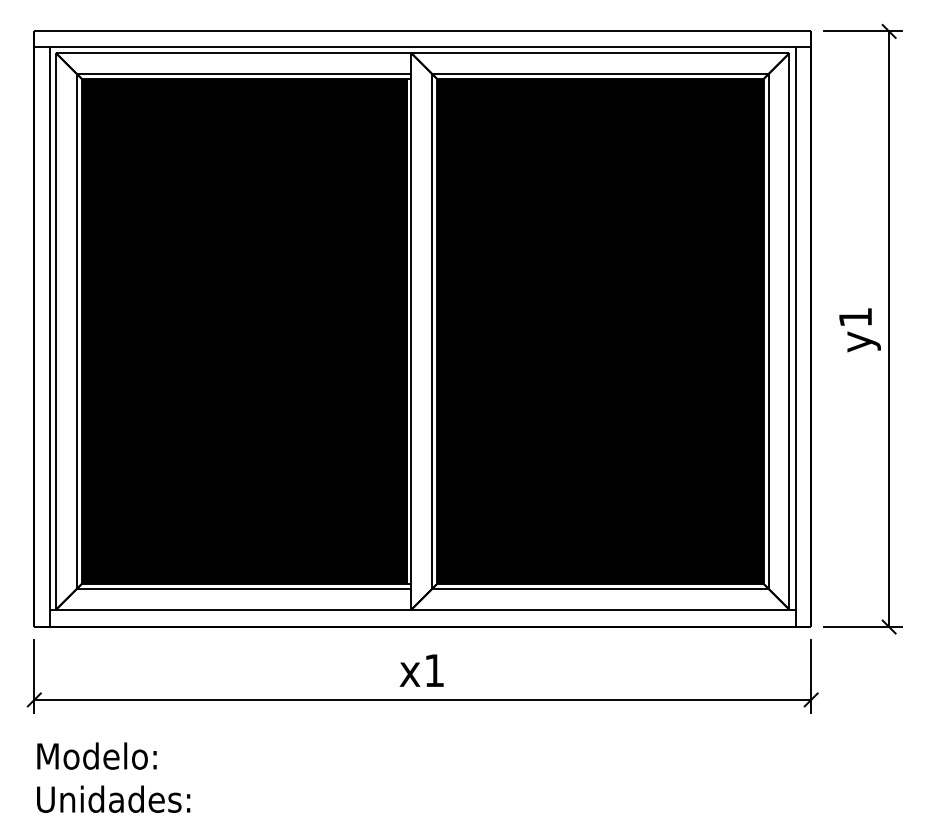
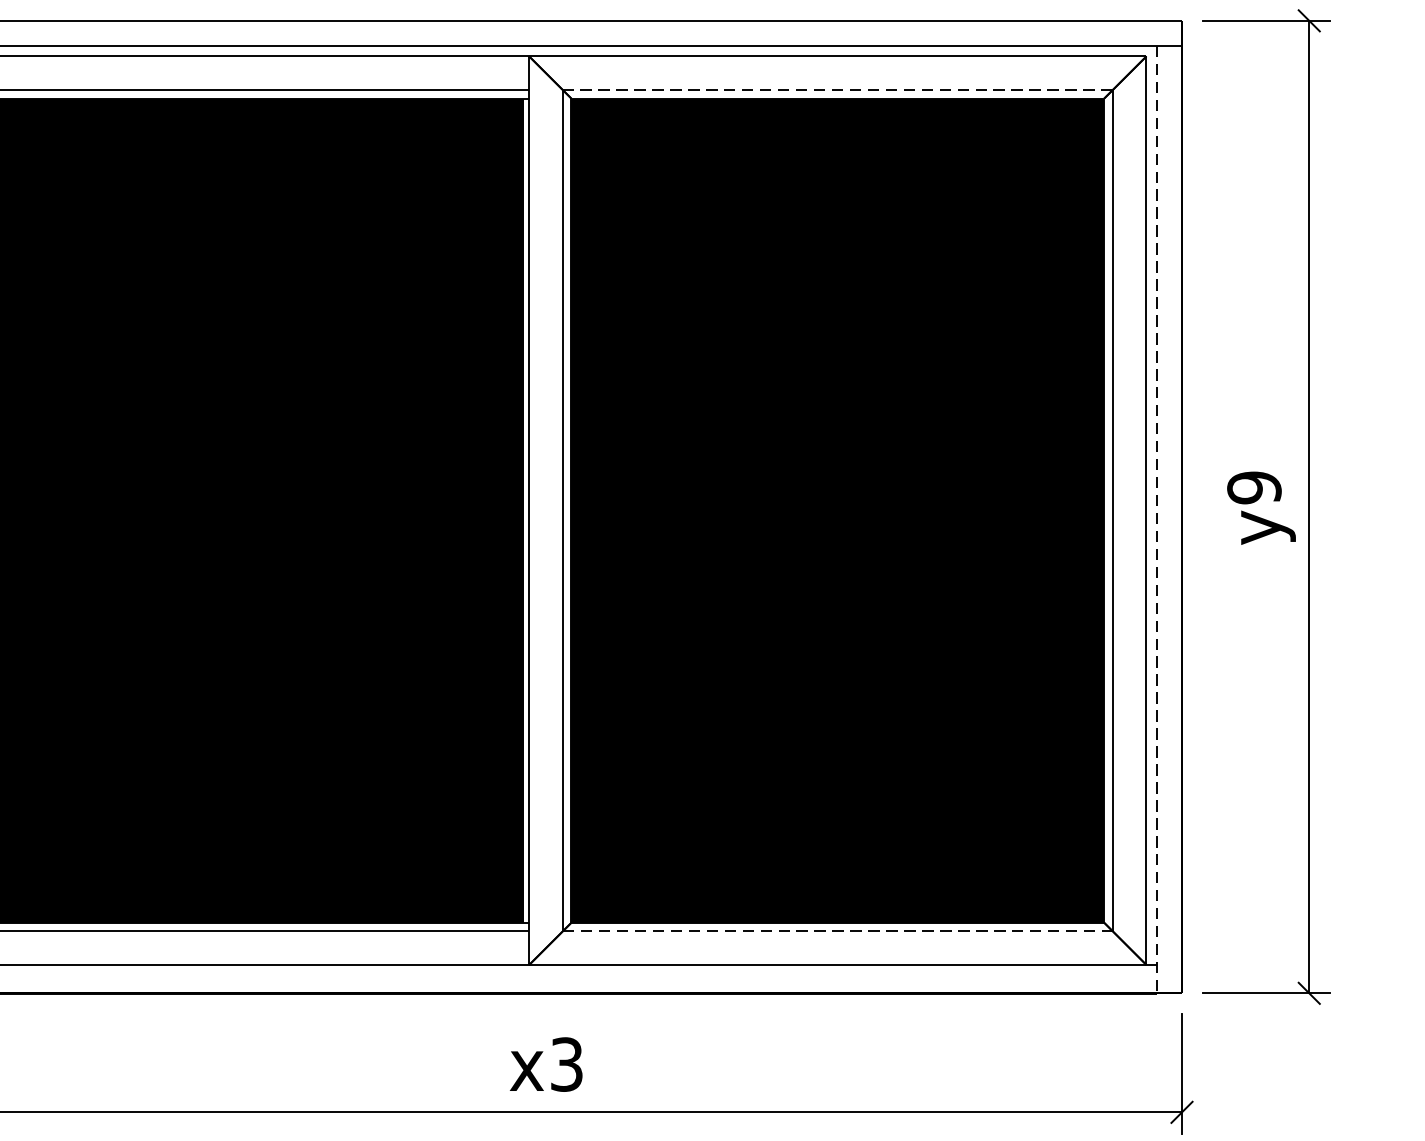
line: (599, 73) -> (836, 89), solid -> dashed
text: (855, 317) -> (1254, 487), y1 -> y9
line: (795, 337) -> (1156, 520), solid -> dashed
line: (600, 588) -> (837, 930), solid -> dashed
text: (434, 670) -> (566, 1064), x1 -> x3

